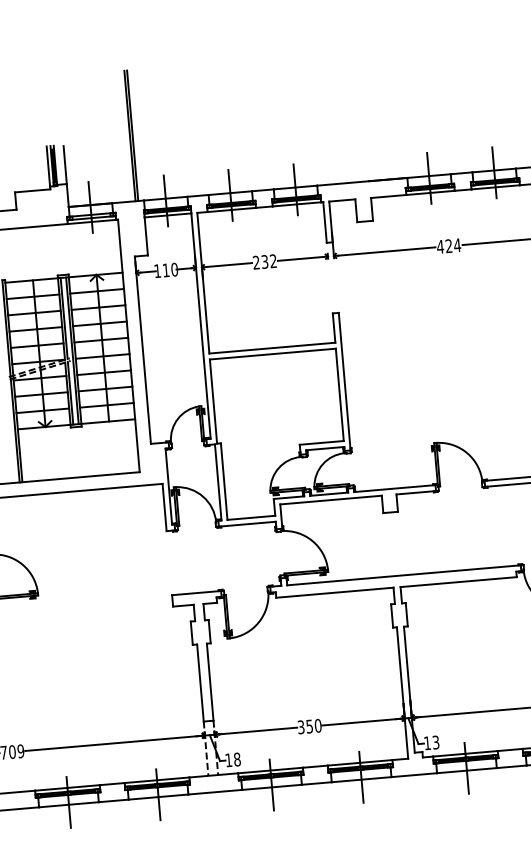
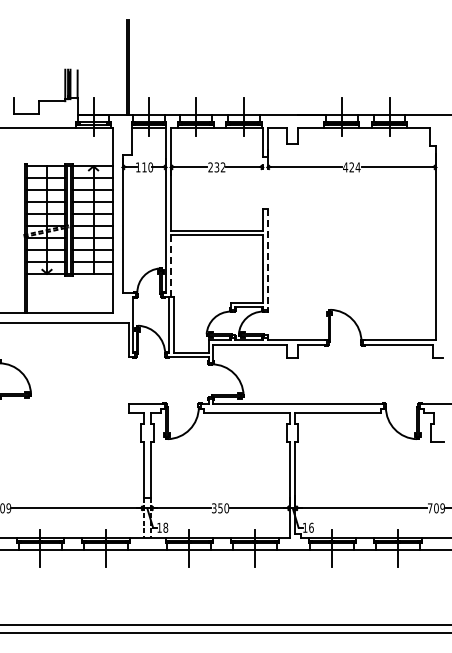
line: (344, 383) -> (267, 260), solid -> dashed
line: (213, 401) -> (170, 265), solid -> dashed
text: (436, 742) -> (311, 527), 13 -> 16

